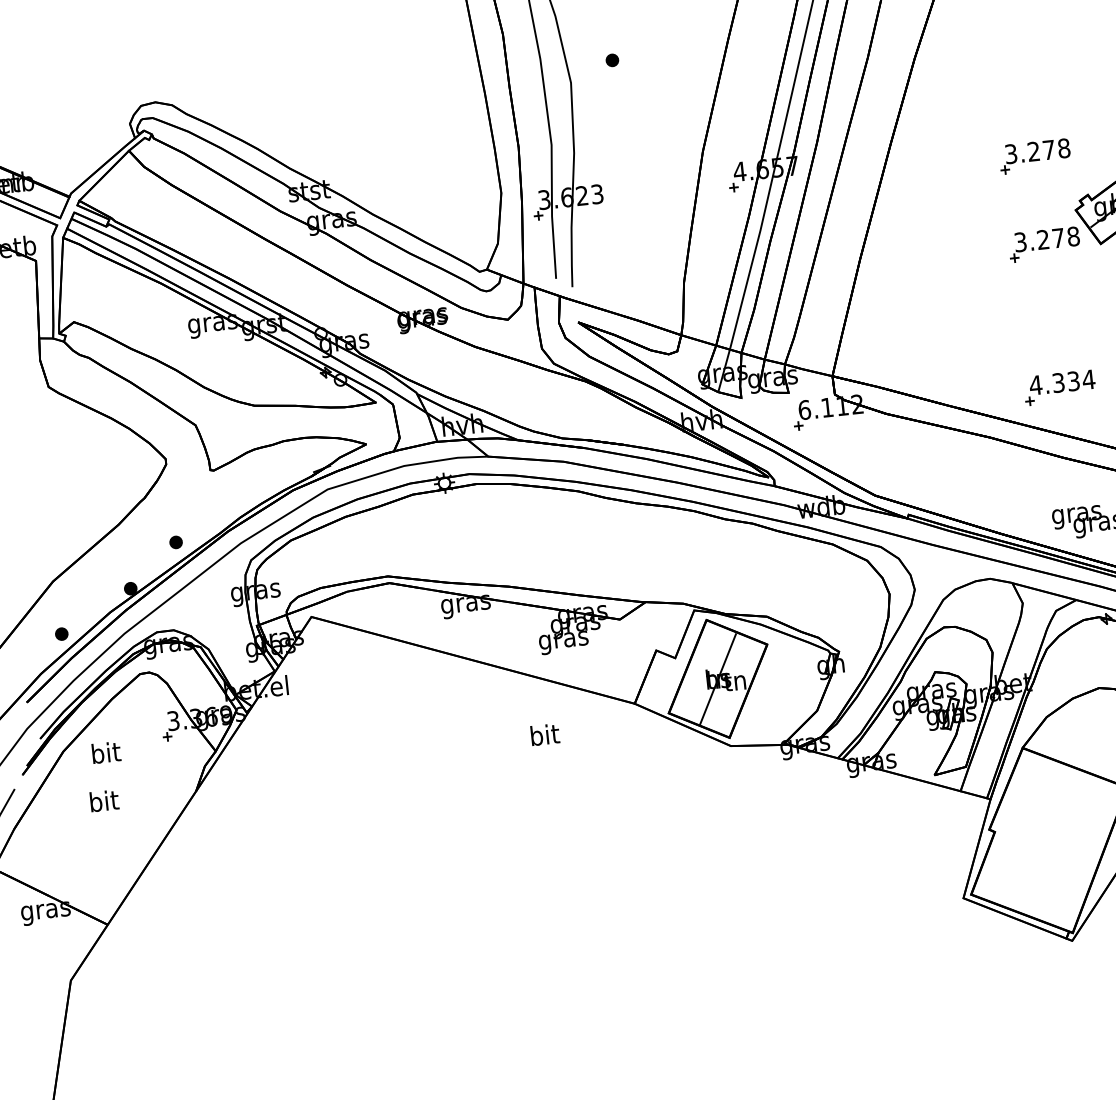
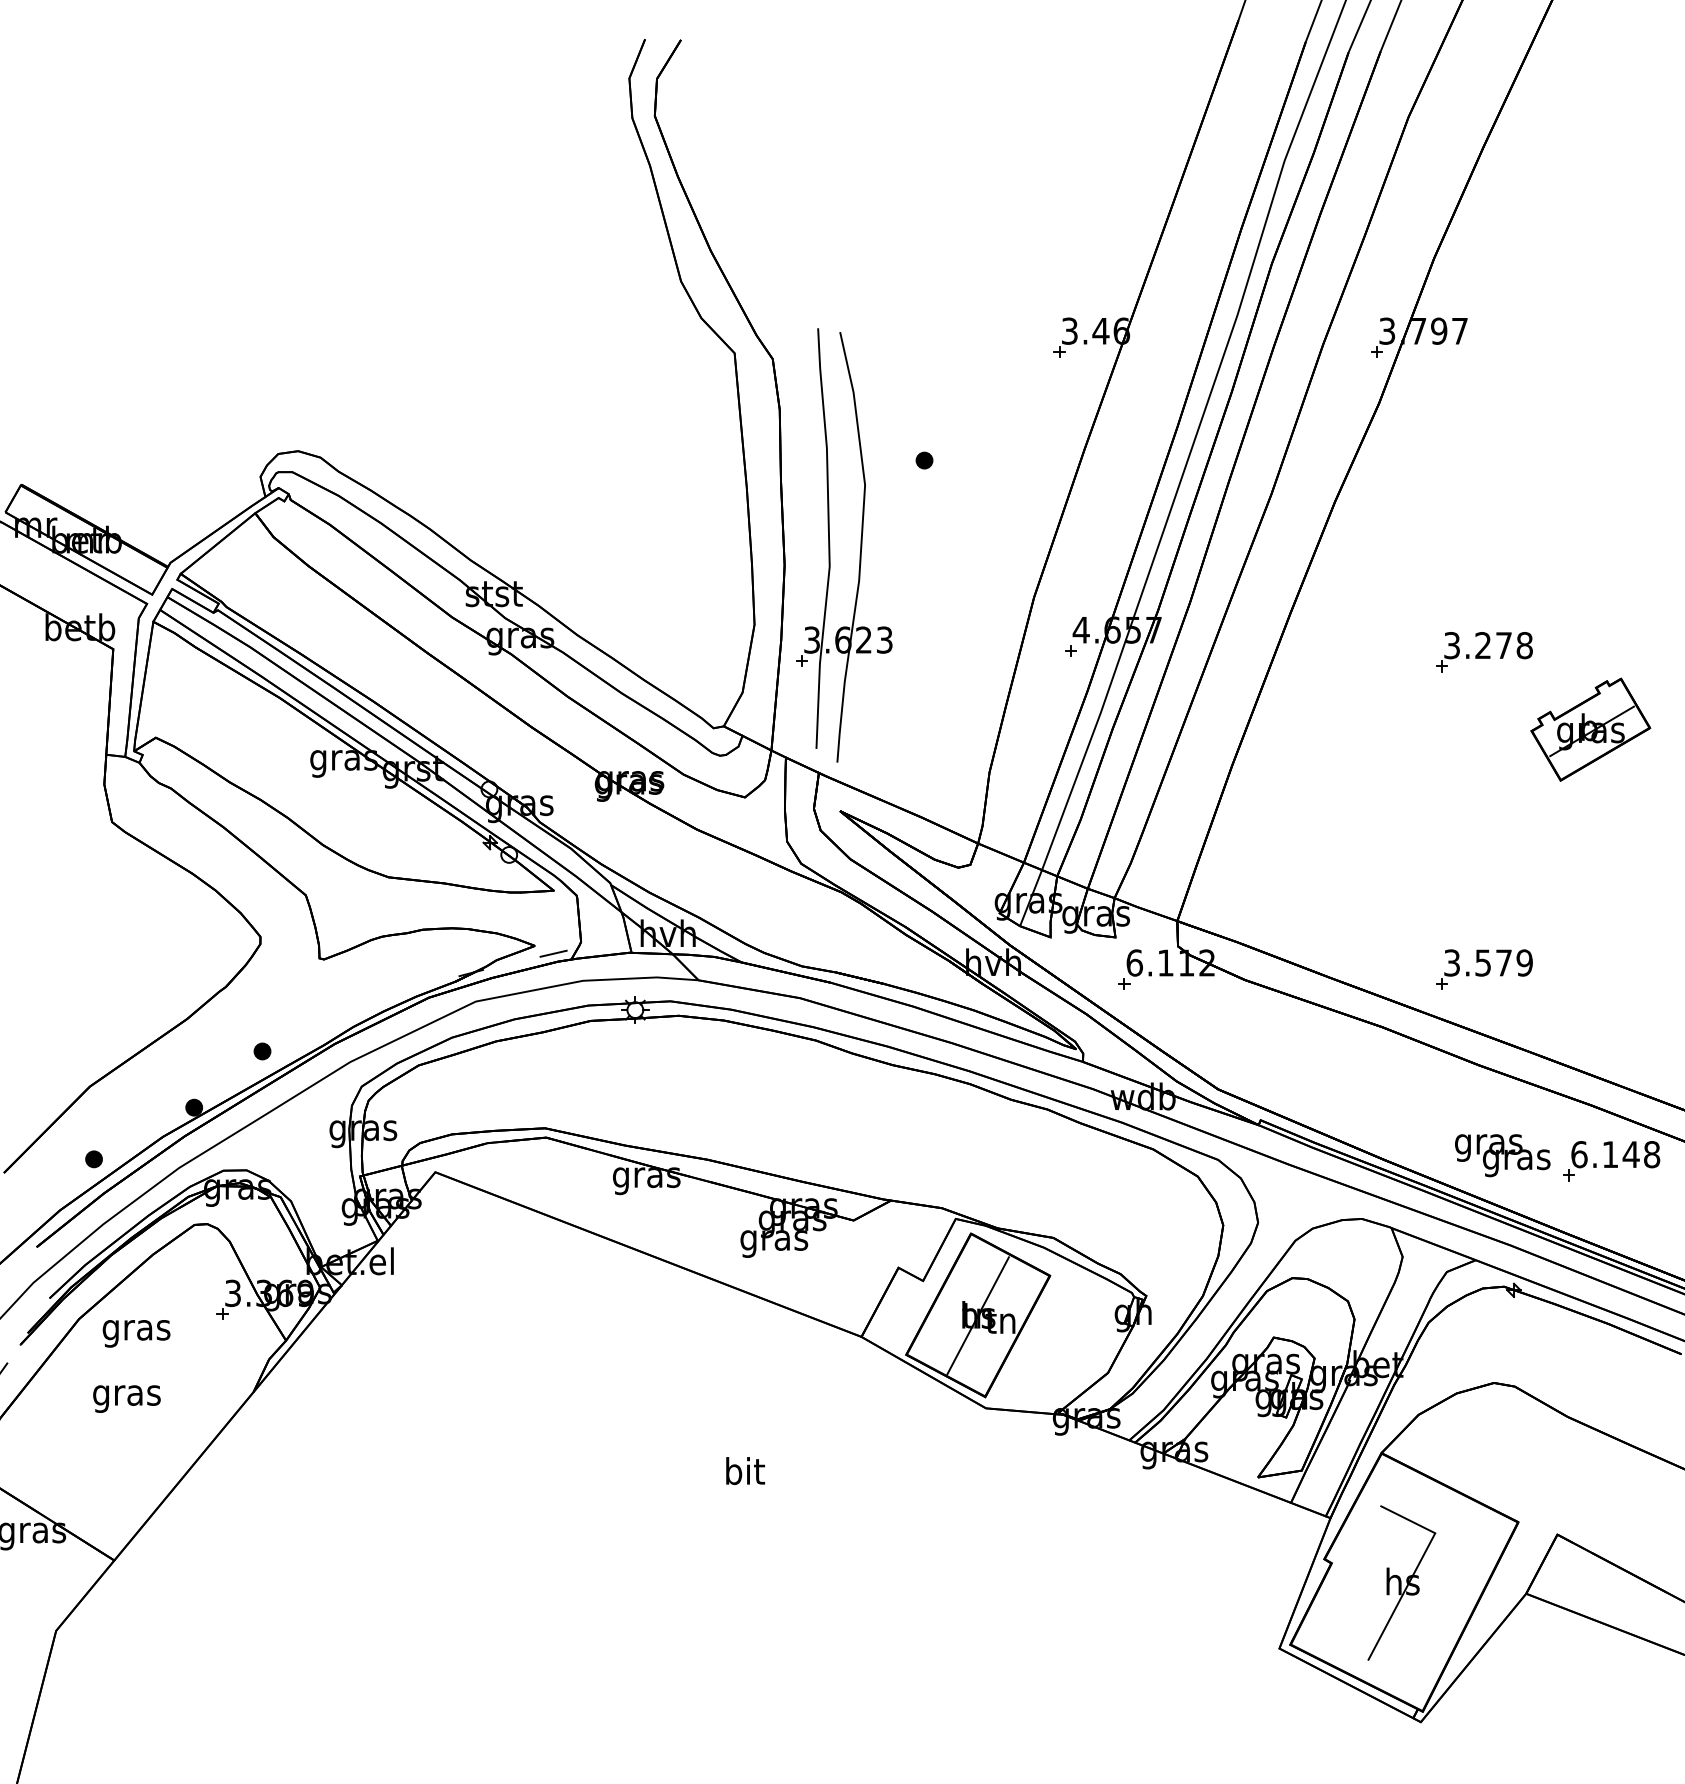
part: (1044, 244) -> (1484, 773), removed
text: (1062, 382) -> (1488, 962), 4.334 -> 3.579
line: (380, 448) -> (553, 953), added
text: (545, 734) -> (745, 1470), moved
text: (105, 754) -> (136, 1329), bit -> gras
text: (103, 803) -> (126, 1395), bit -> gras
part: (1047, 840) -> (1401, 1582), added

